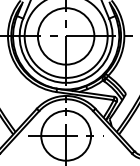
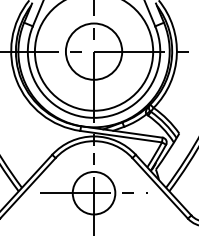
circle: (65, 36) -> (93, 51), size x0.7
circle: (65, 135) -> (93, 192), size x0.6

